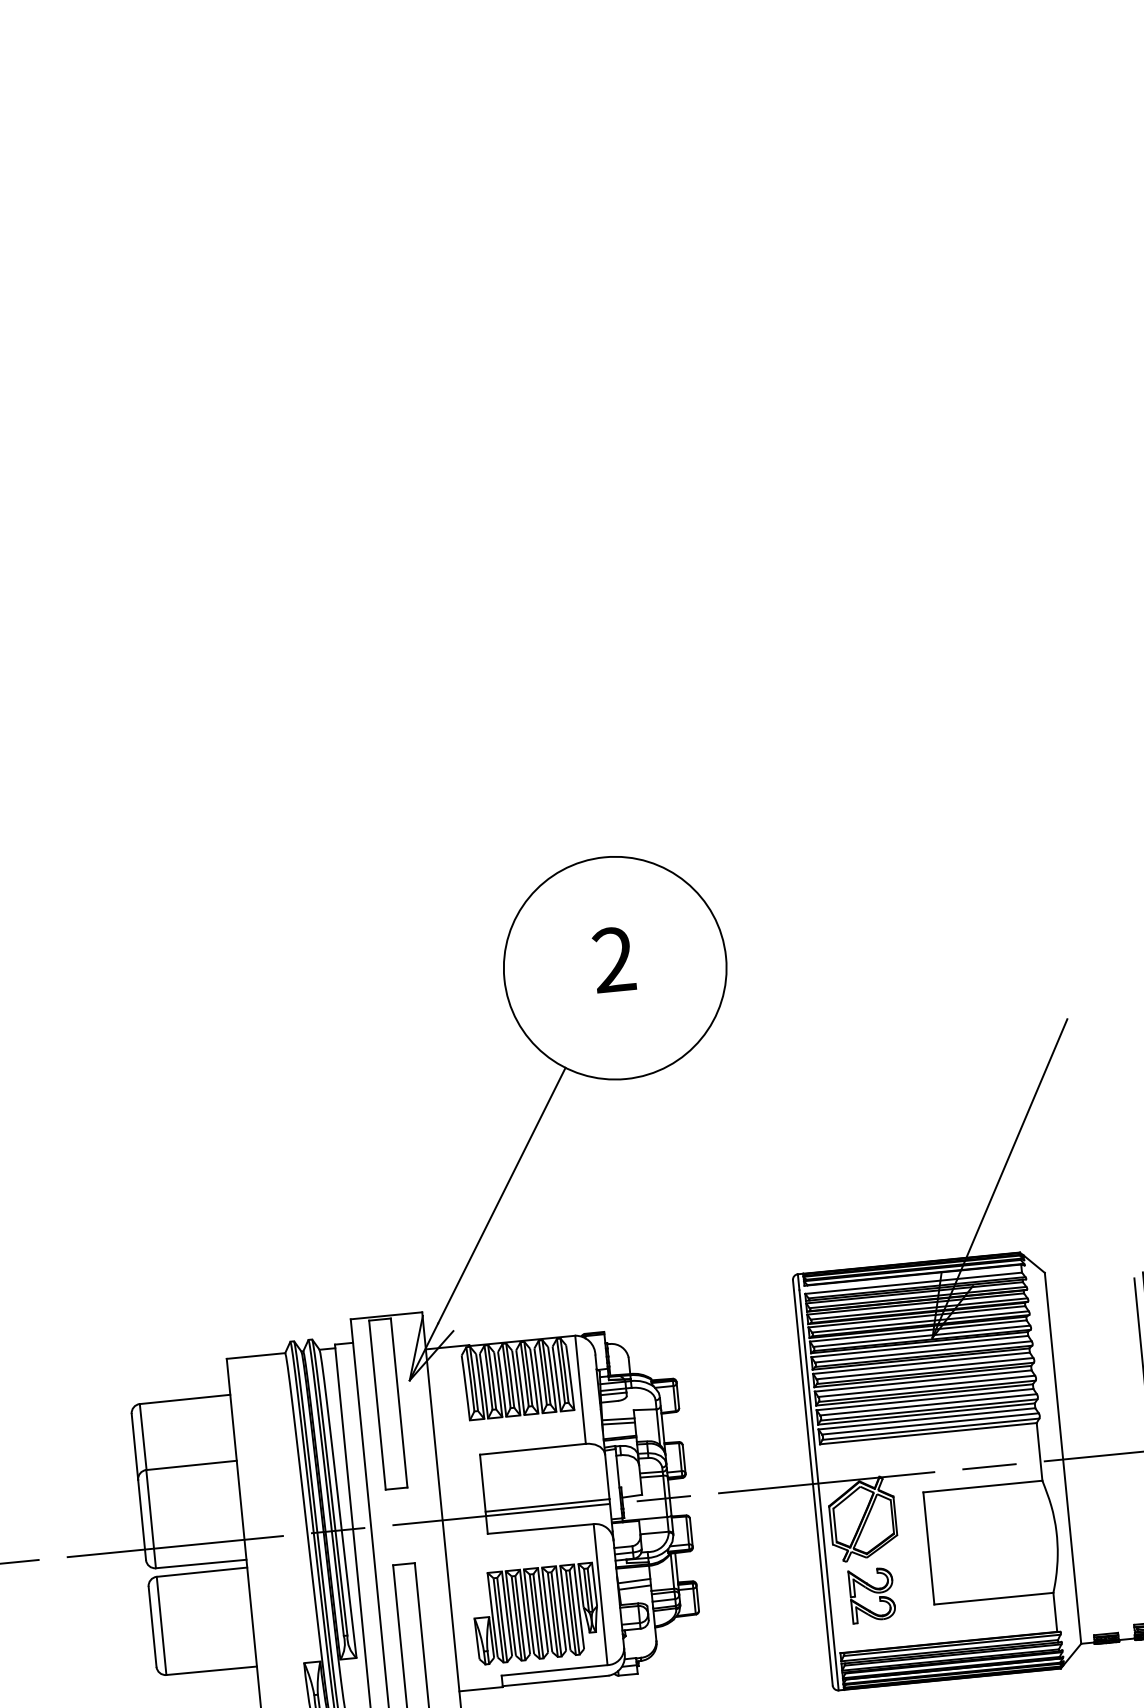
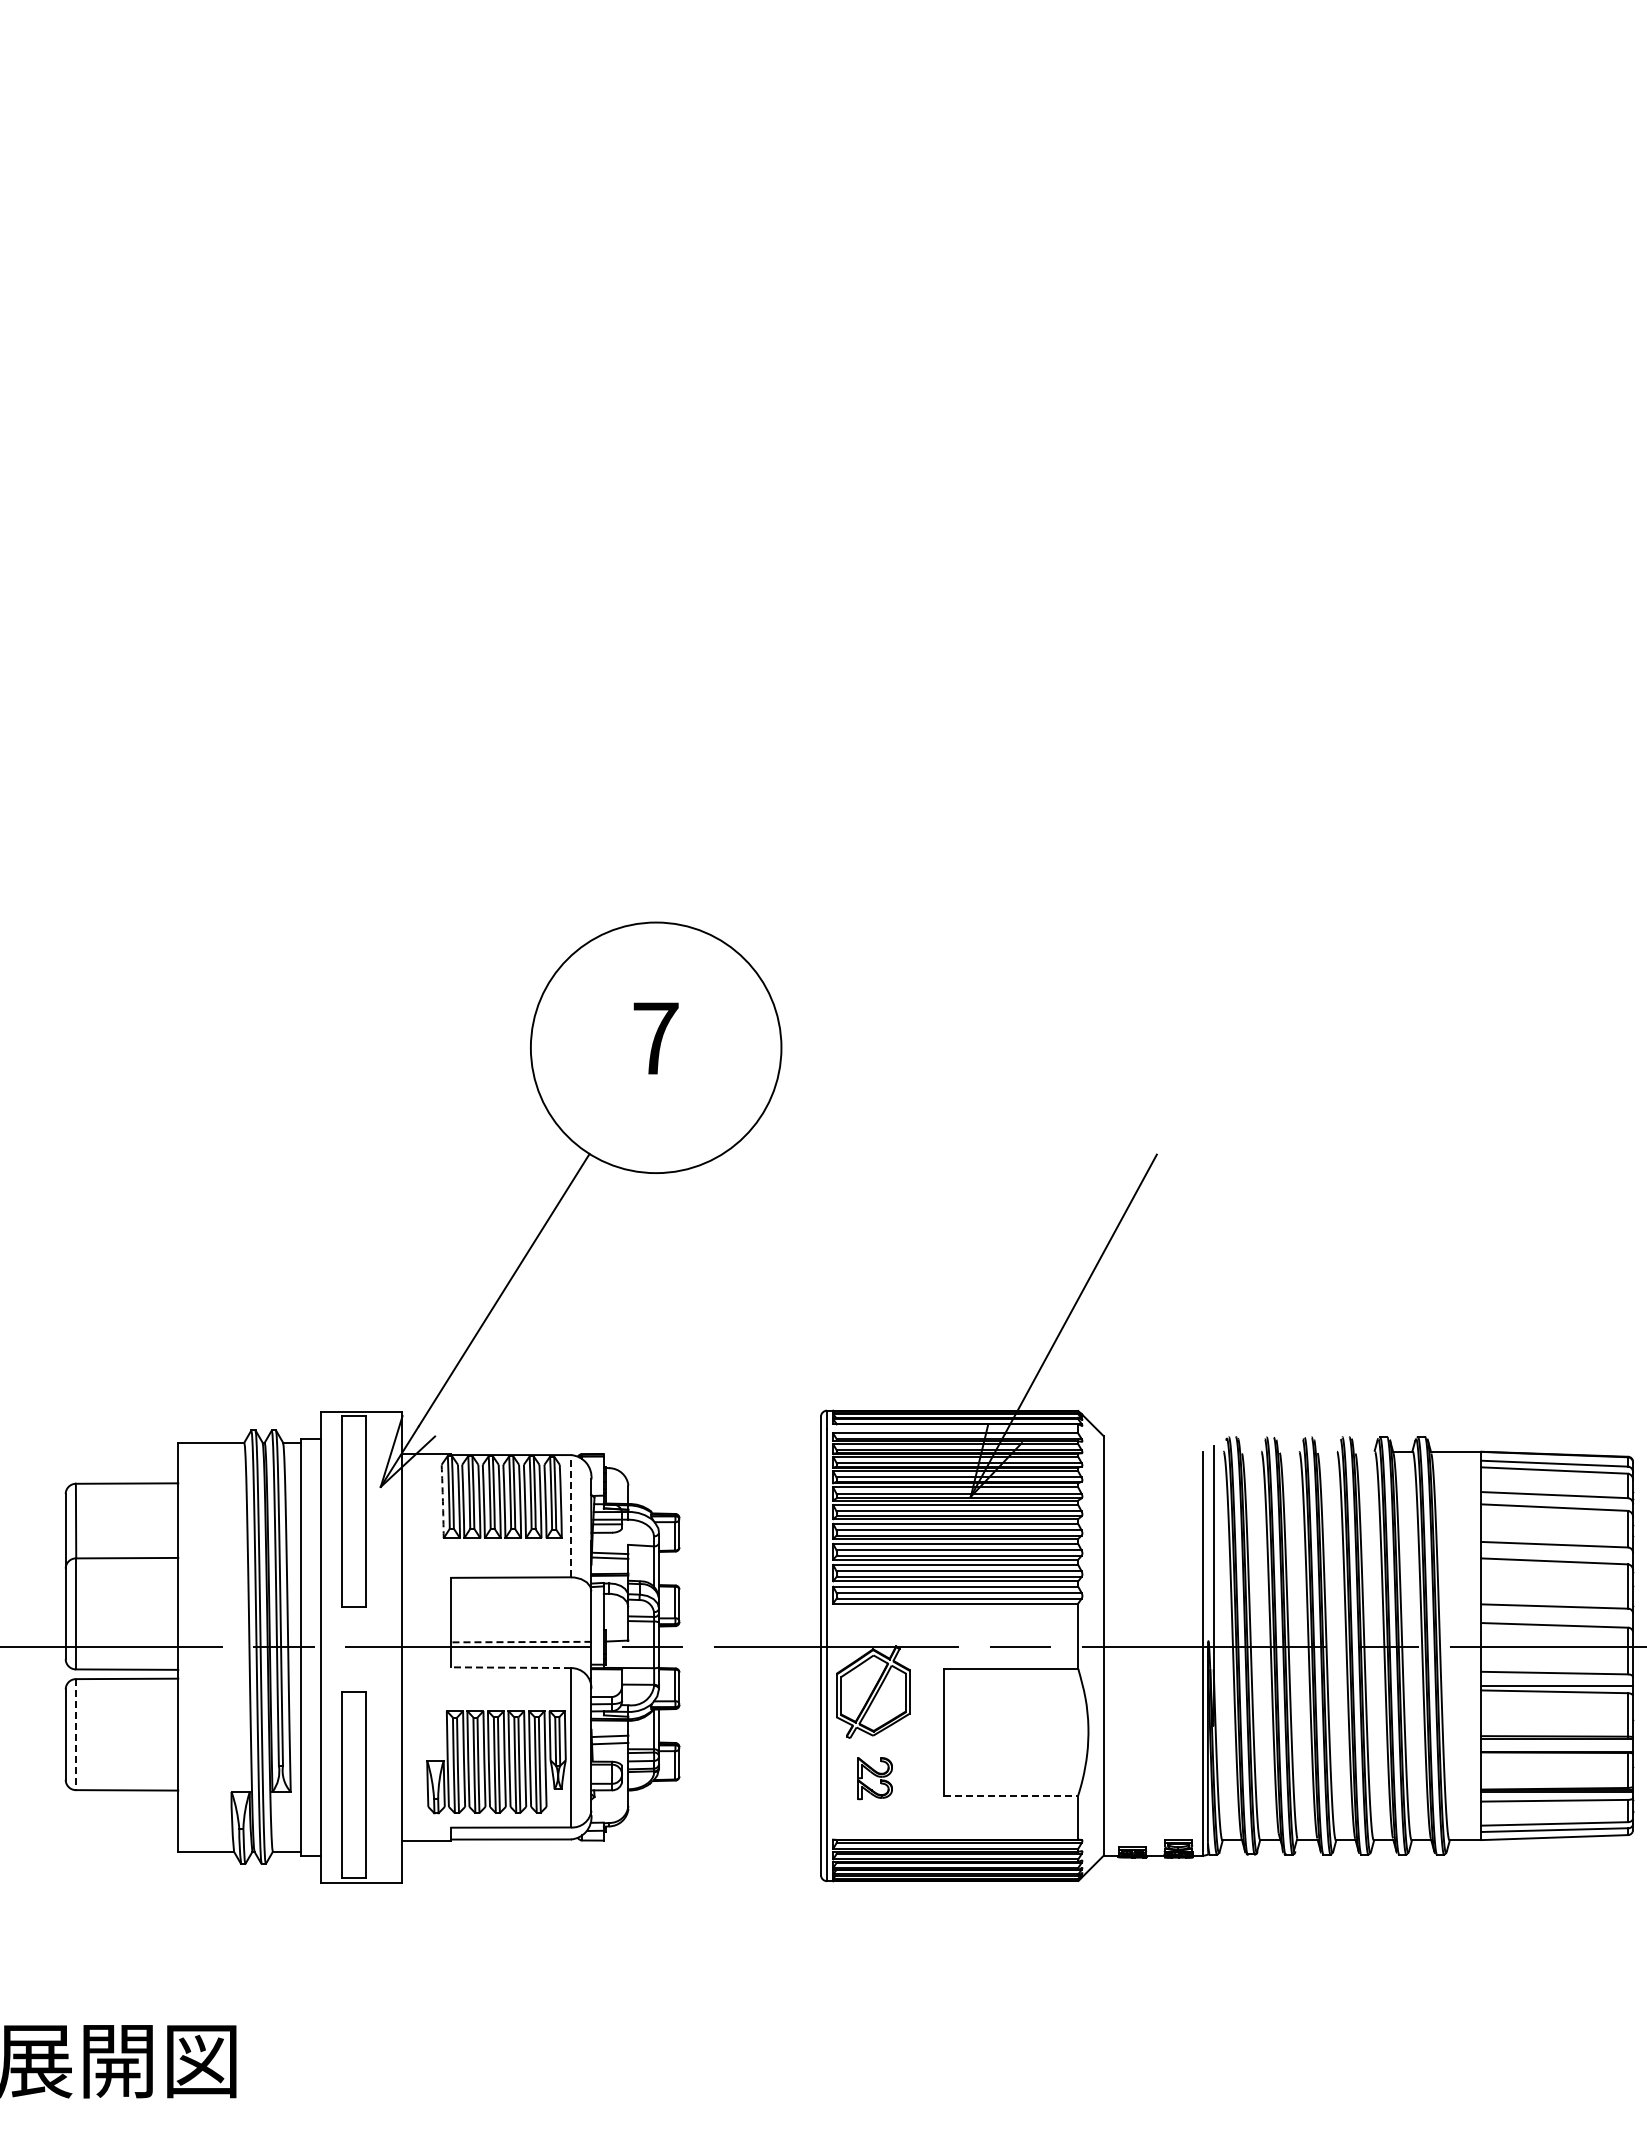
text: (613, 959) -> (655, 1037), 2 -> 7
arc: (465, 1387) -> (442, 1501), solid -> dashed
line: (580, 1389) -> (571, 1515), solid -> dashed
line: (546, 1505) -> (520, 1642), solid -> dashed
line: (541, 1528) -> (511, 1667), solid -> dashed
part: (872, 1595) -> (875, 1778), size x0.7
line: (994, 1598) -> (1011, 1795), solid -> dashed
line: (161, 1626) -> (75, 1735), solid -> dashed

